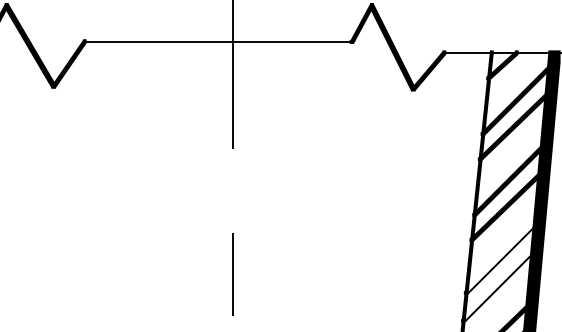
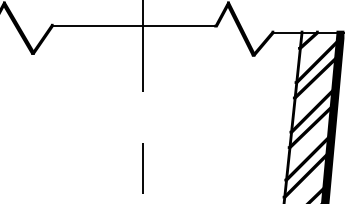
fill: (504, 254) -> (309, 156), added
fill: (500, 282) -> (307, 173), added

